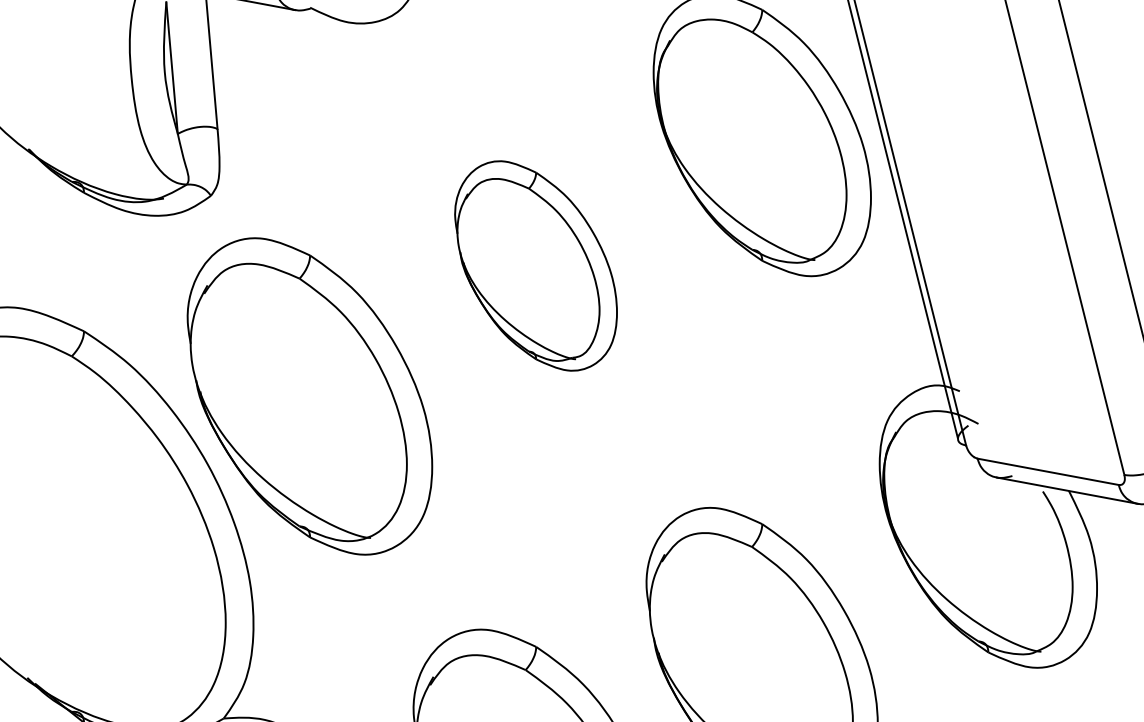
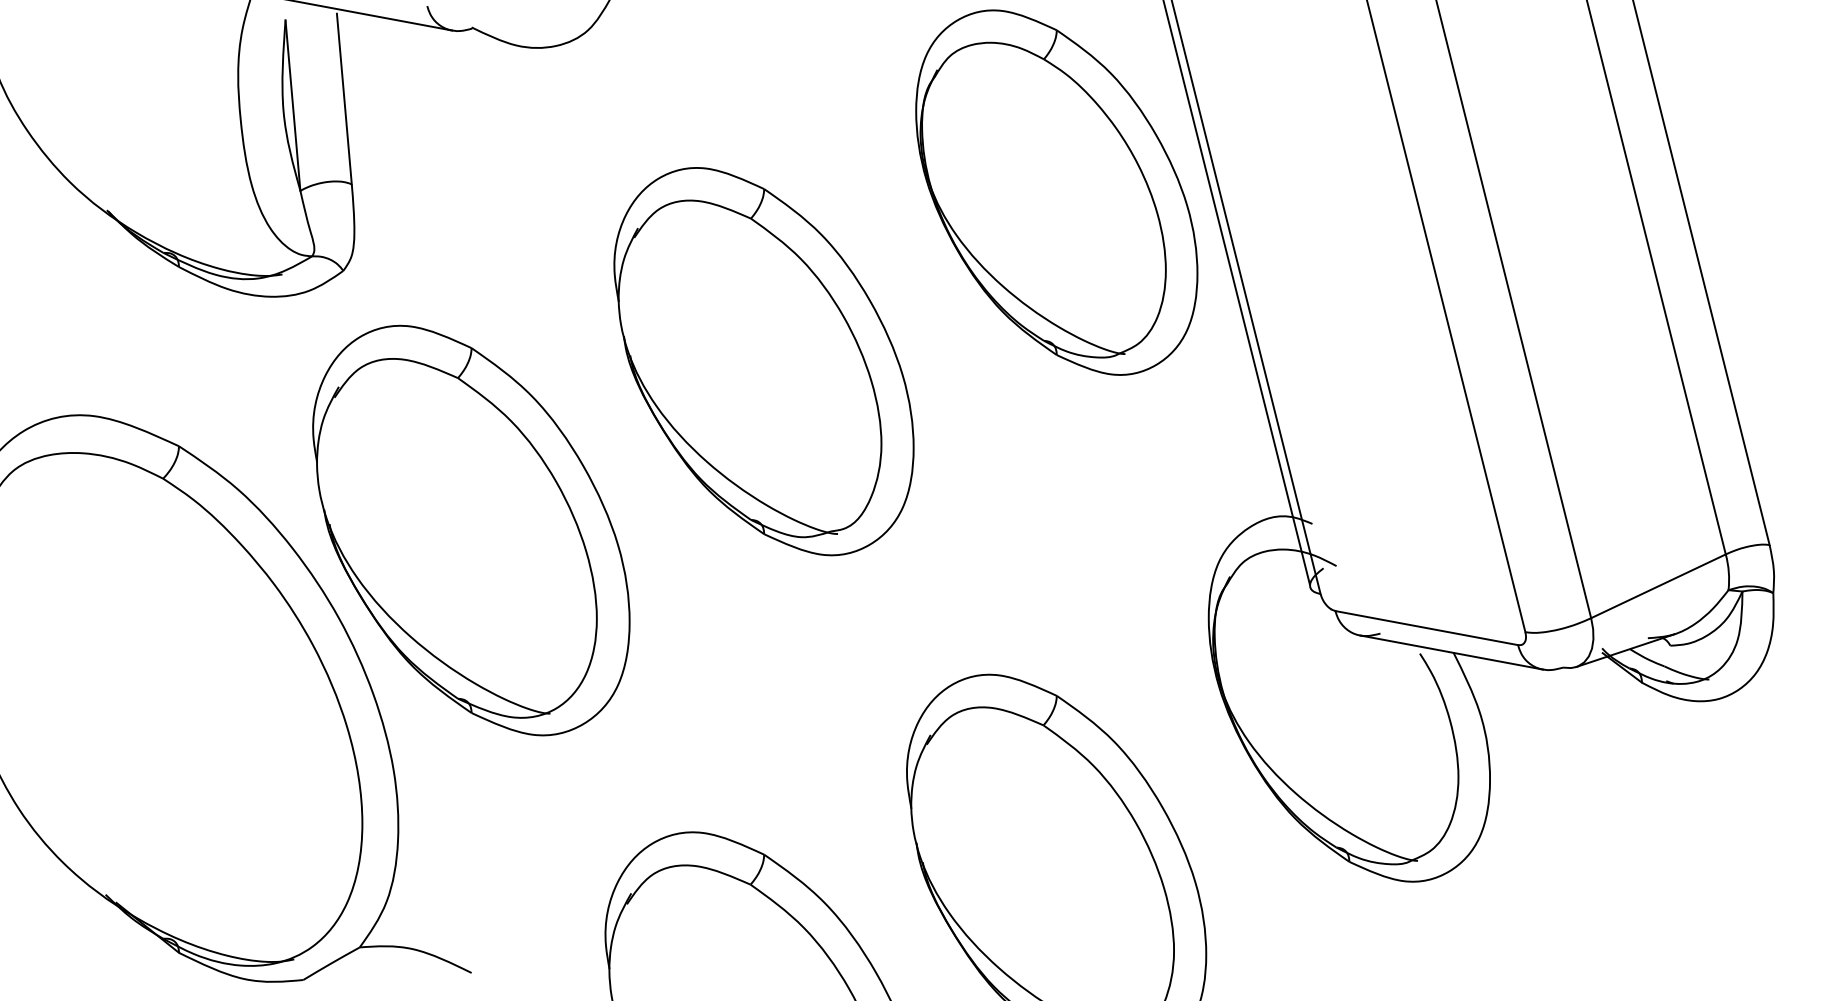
part: (535, 265) -> (763, 361), size x1.43

